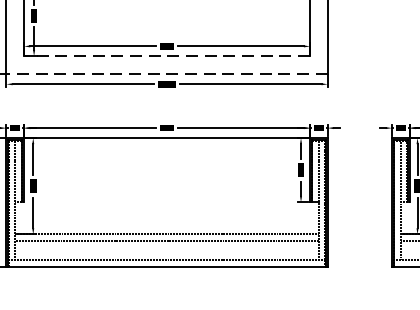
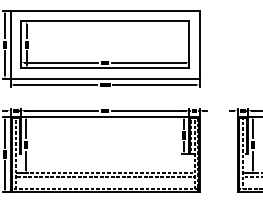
line: (165, 56) -> (104, 68), dashed -> solid
line: (167, 73) -> (105, 78), dashed -> solid

